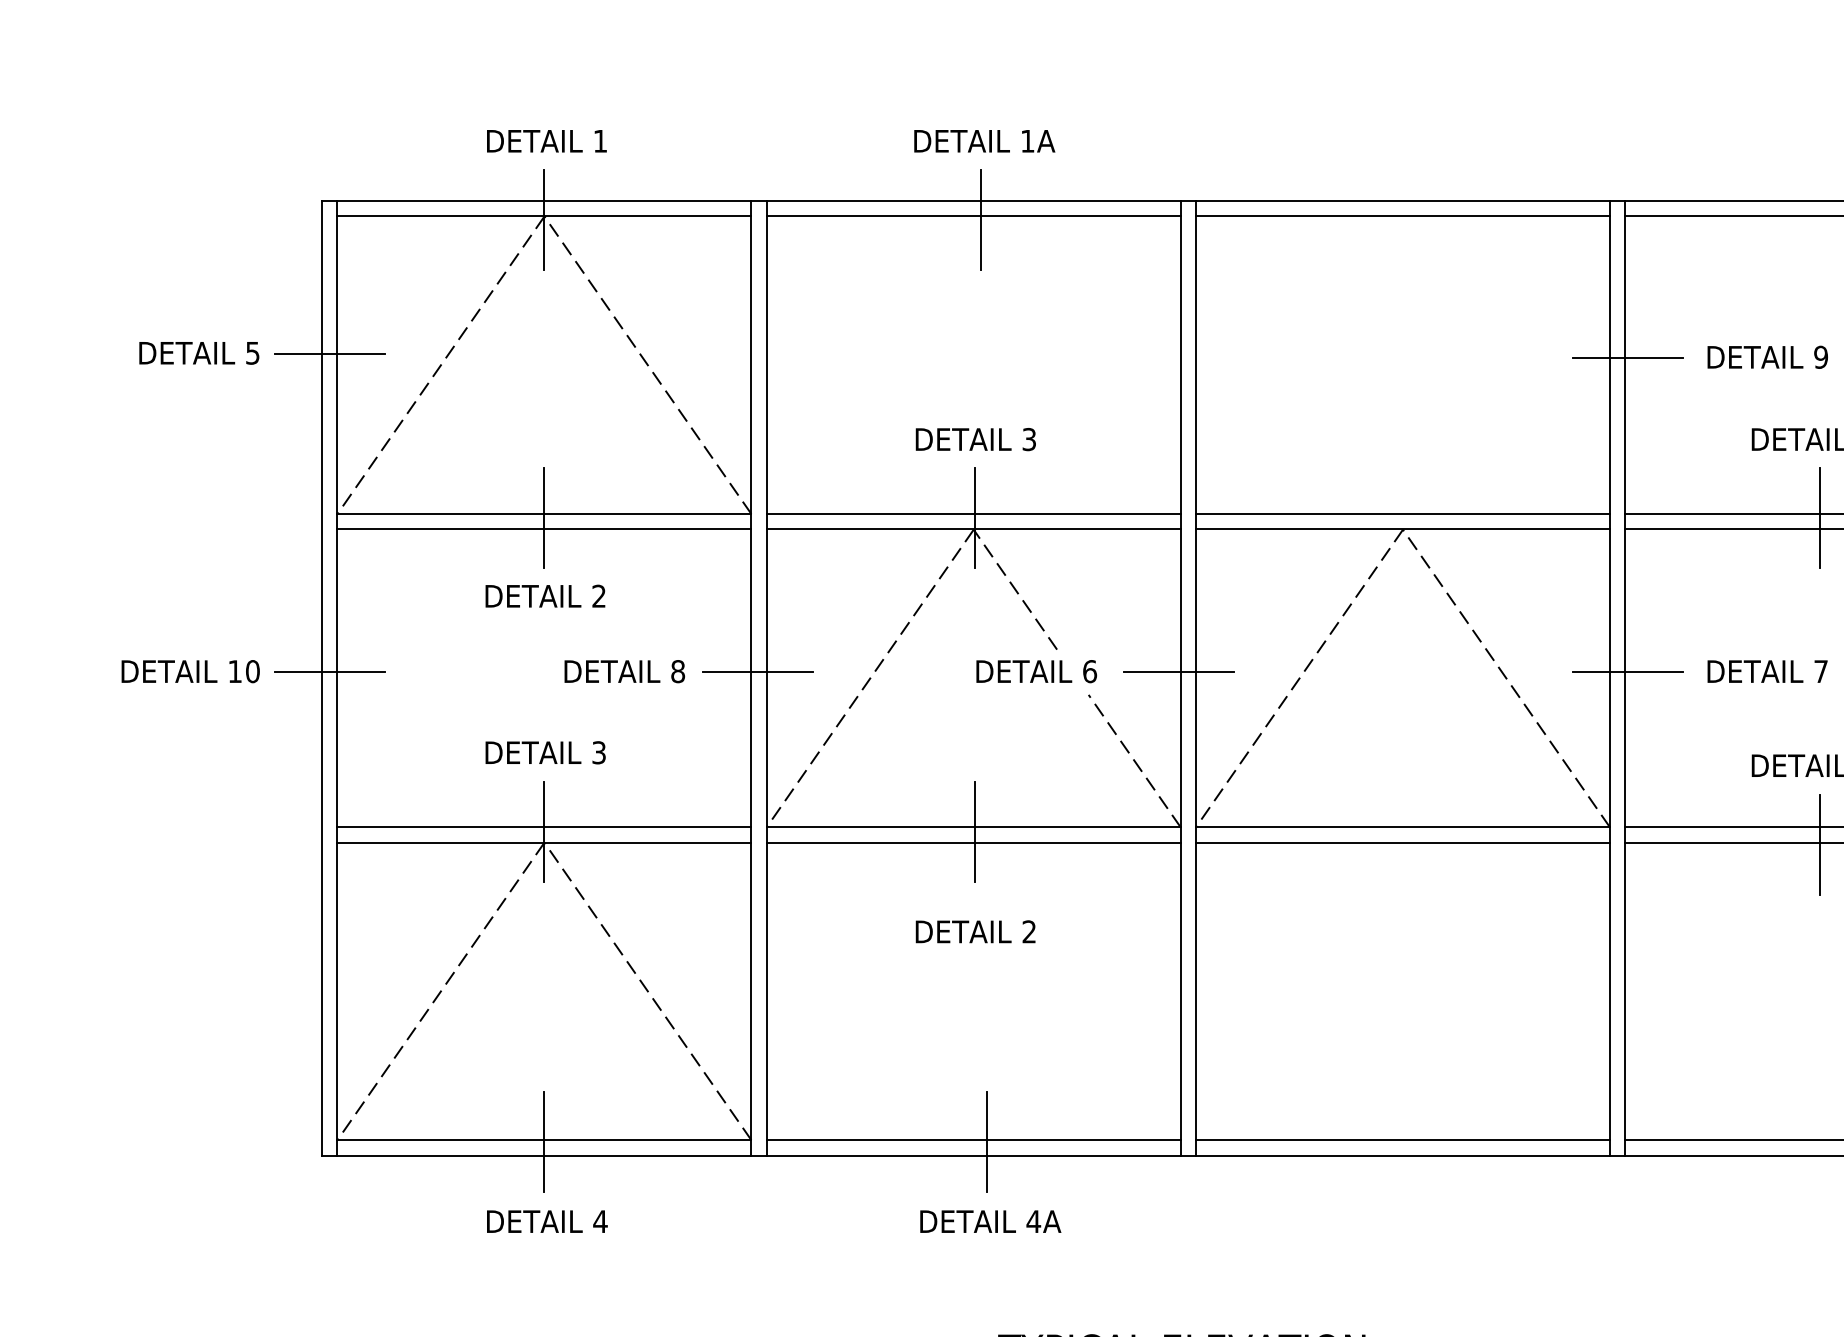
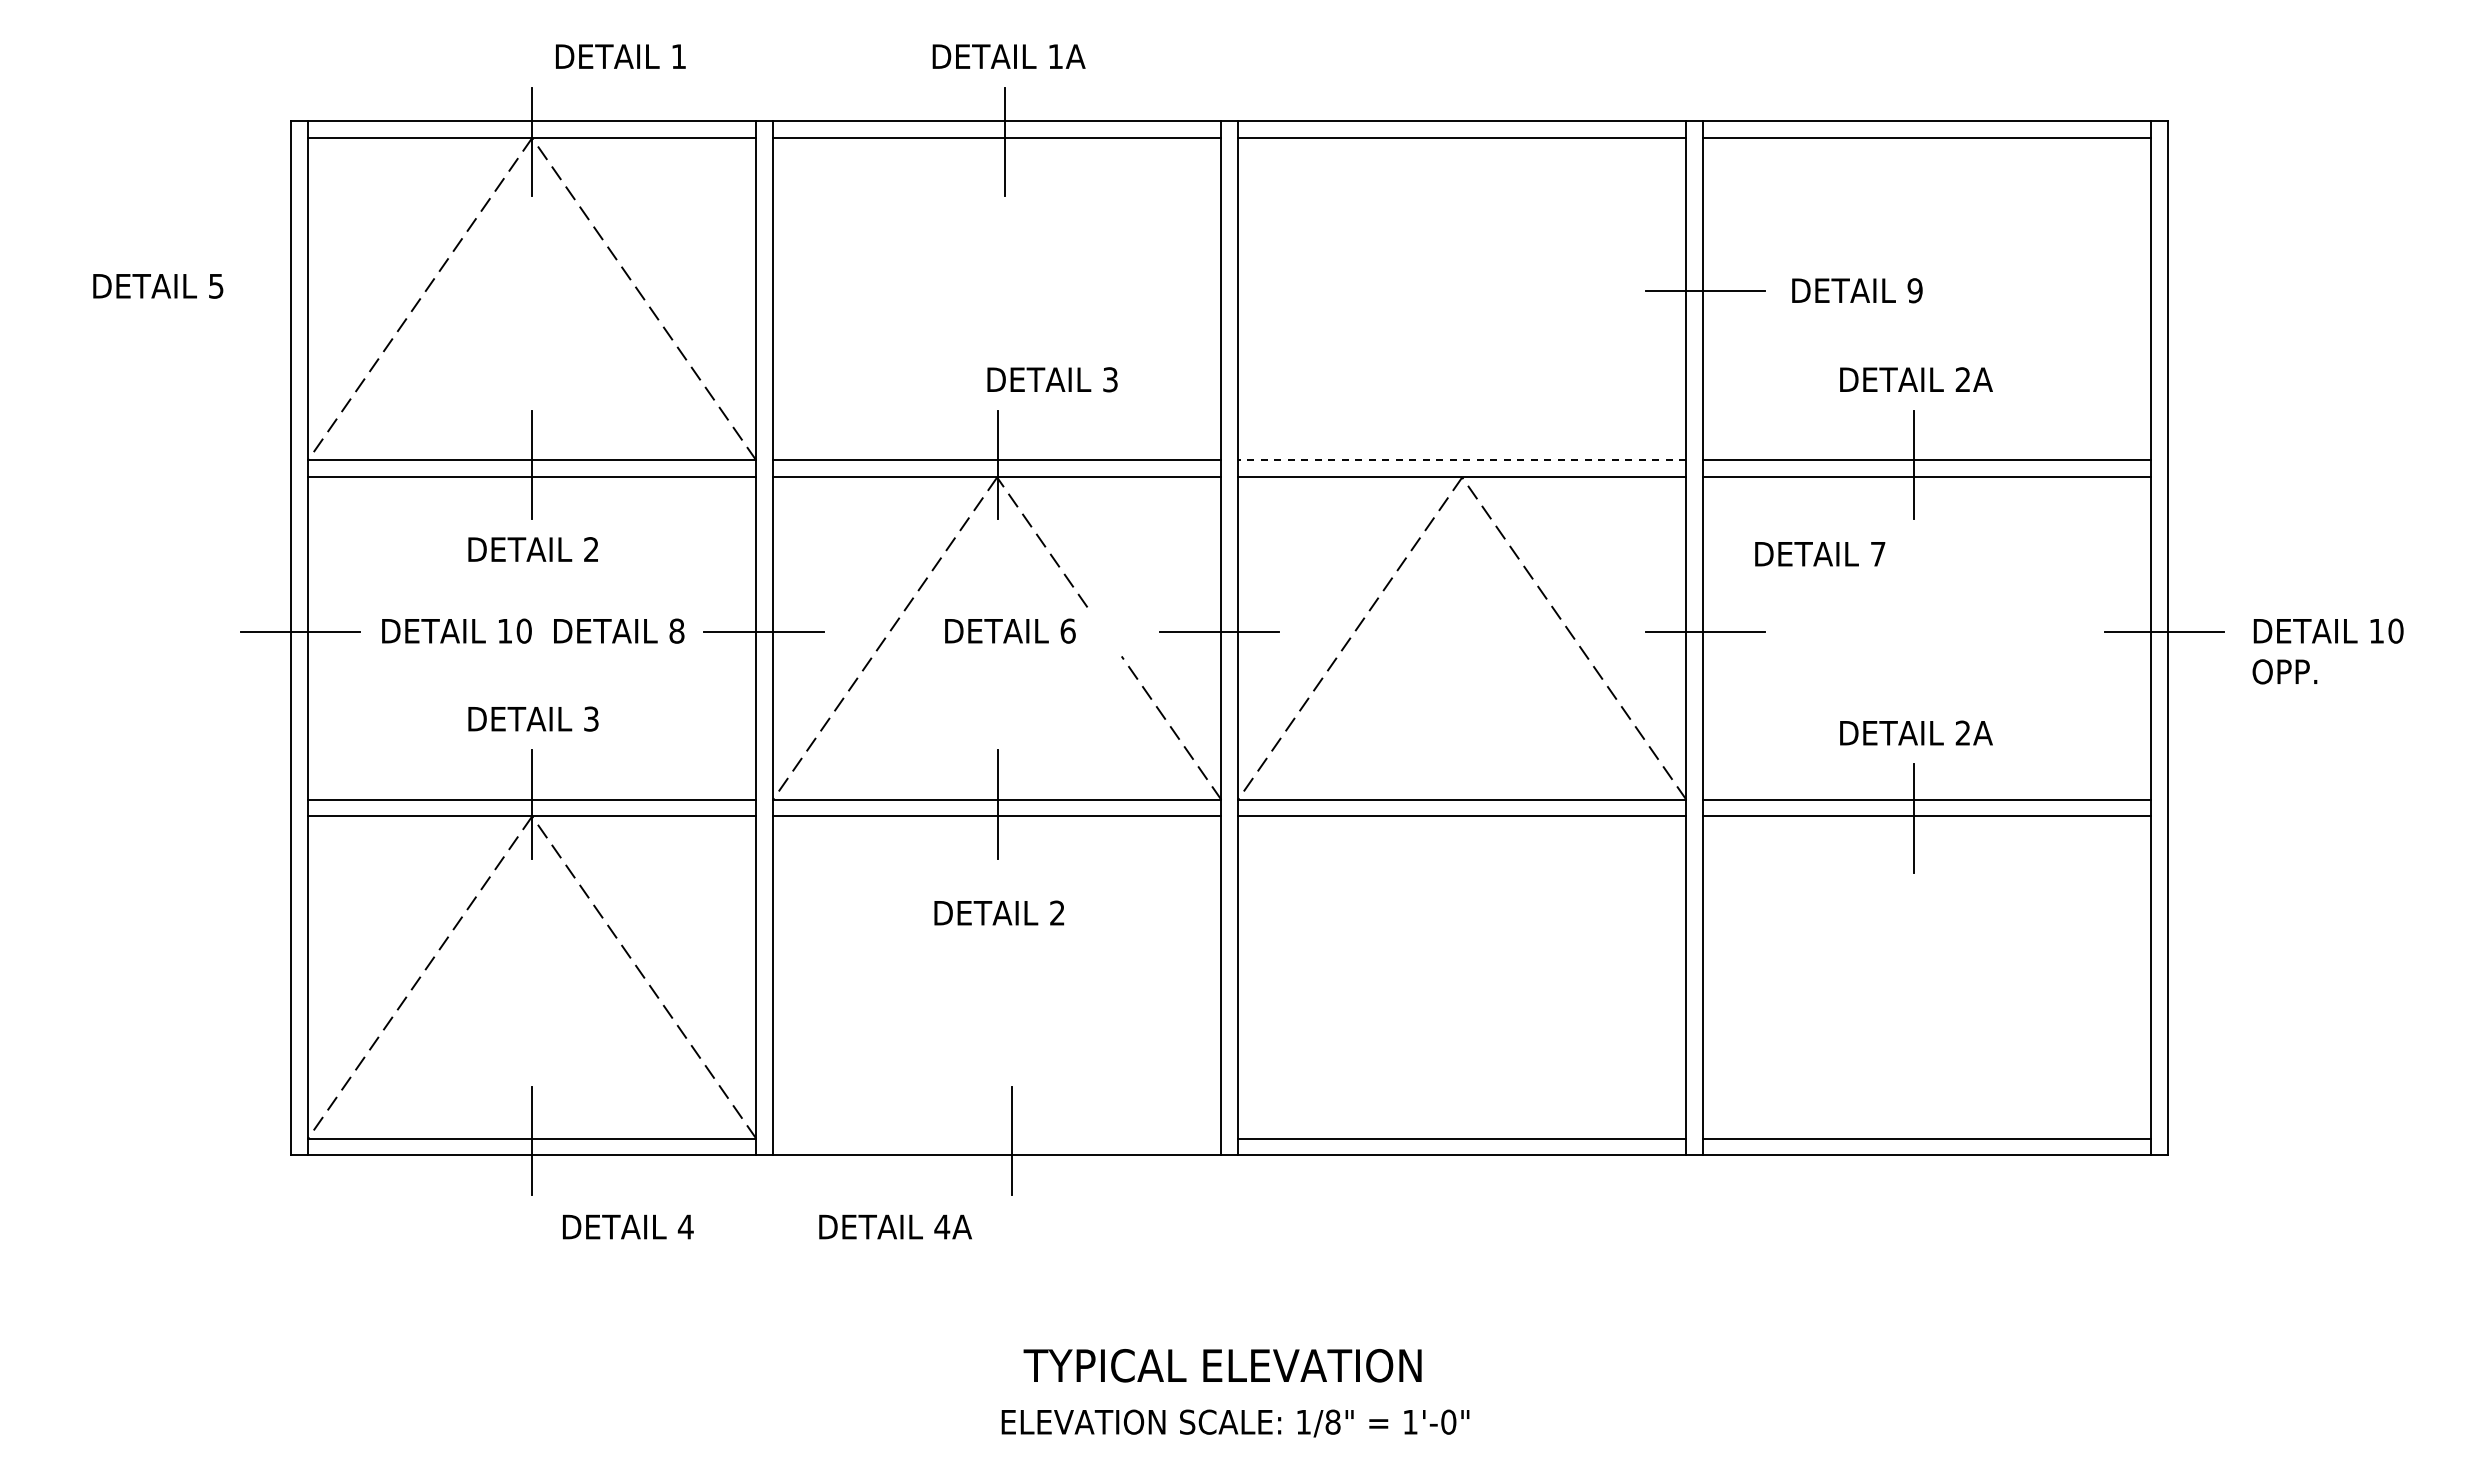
text: (546, 141) -> (620, 56), moved
line: (329, 353) -> (299, 286), removed
text: (975, 439) -> (1052, 379), moved
line: (1402, 514) -> (1461, 460), solid -> dashed
text: (190, 670) -> (456, 630), moved
text: (1036, 670) -> (1010, 630), moved
text: (1767, 671) -> (1820, 554), moved
line: (973, 1139) -> (996, 1138), removed
text: (547, 1221) -> (628, 1226), moved
text: (990, 1221) -> (895, 1226), moved

